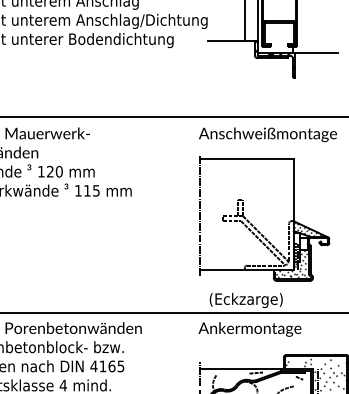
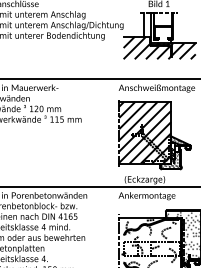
hatch: (272, 60) -> (159, 47), added
hatch: (247, 214) -> (145, 132), added

